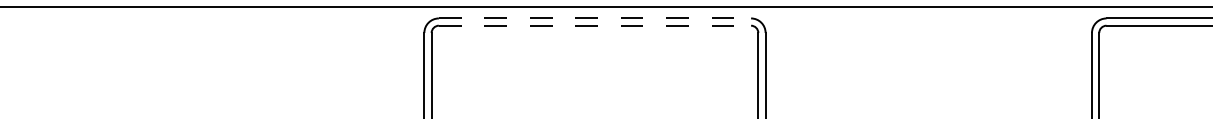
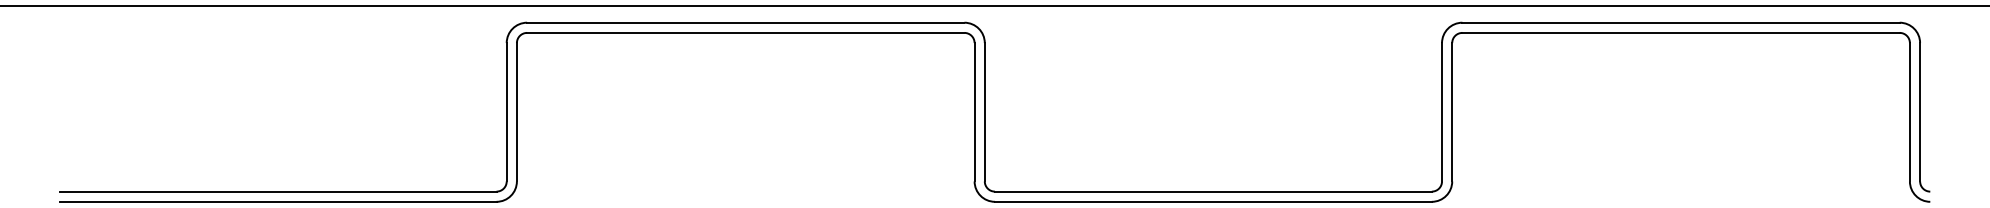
line: (594, 18) -> (745, 22), dashed -> solid
line: (594, 25) -> (745, 32), dashed -> solid

